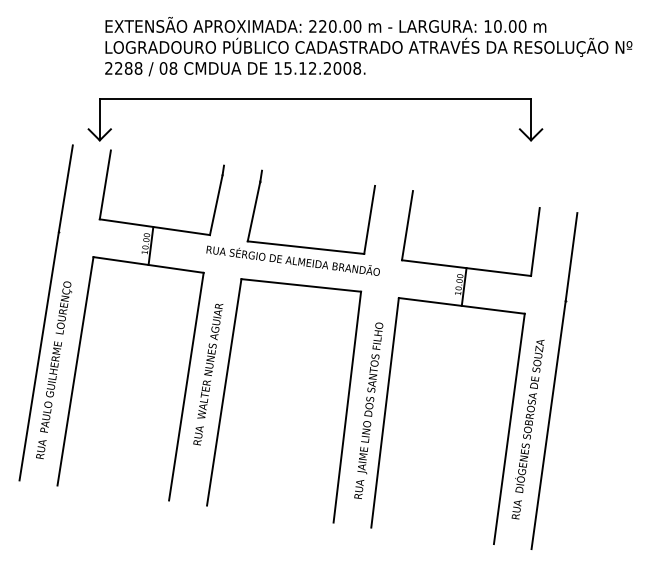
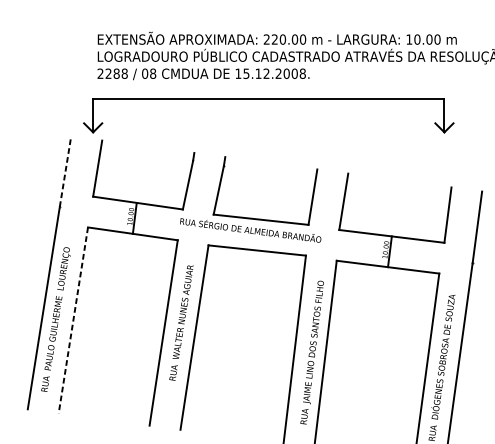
line: (65, 188) -> (65, 171), solid -> dashed
line: (75, 371) -> (73, 320), solid -> dashed

